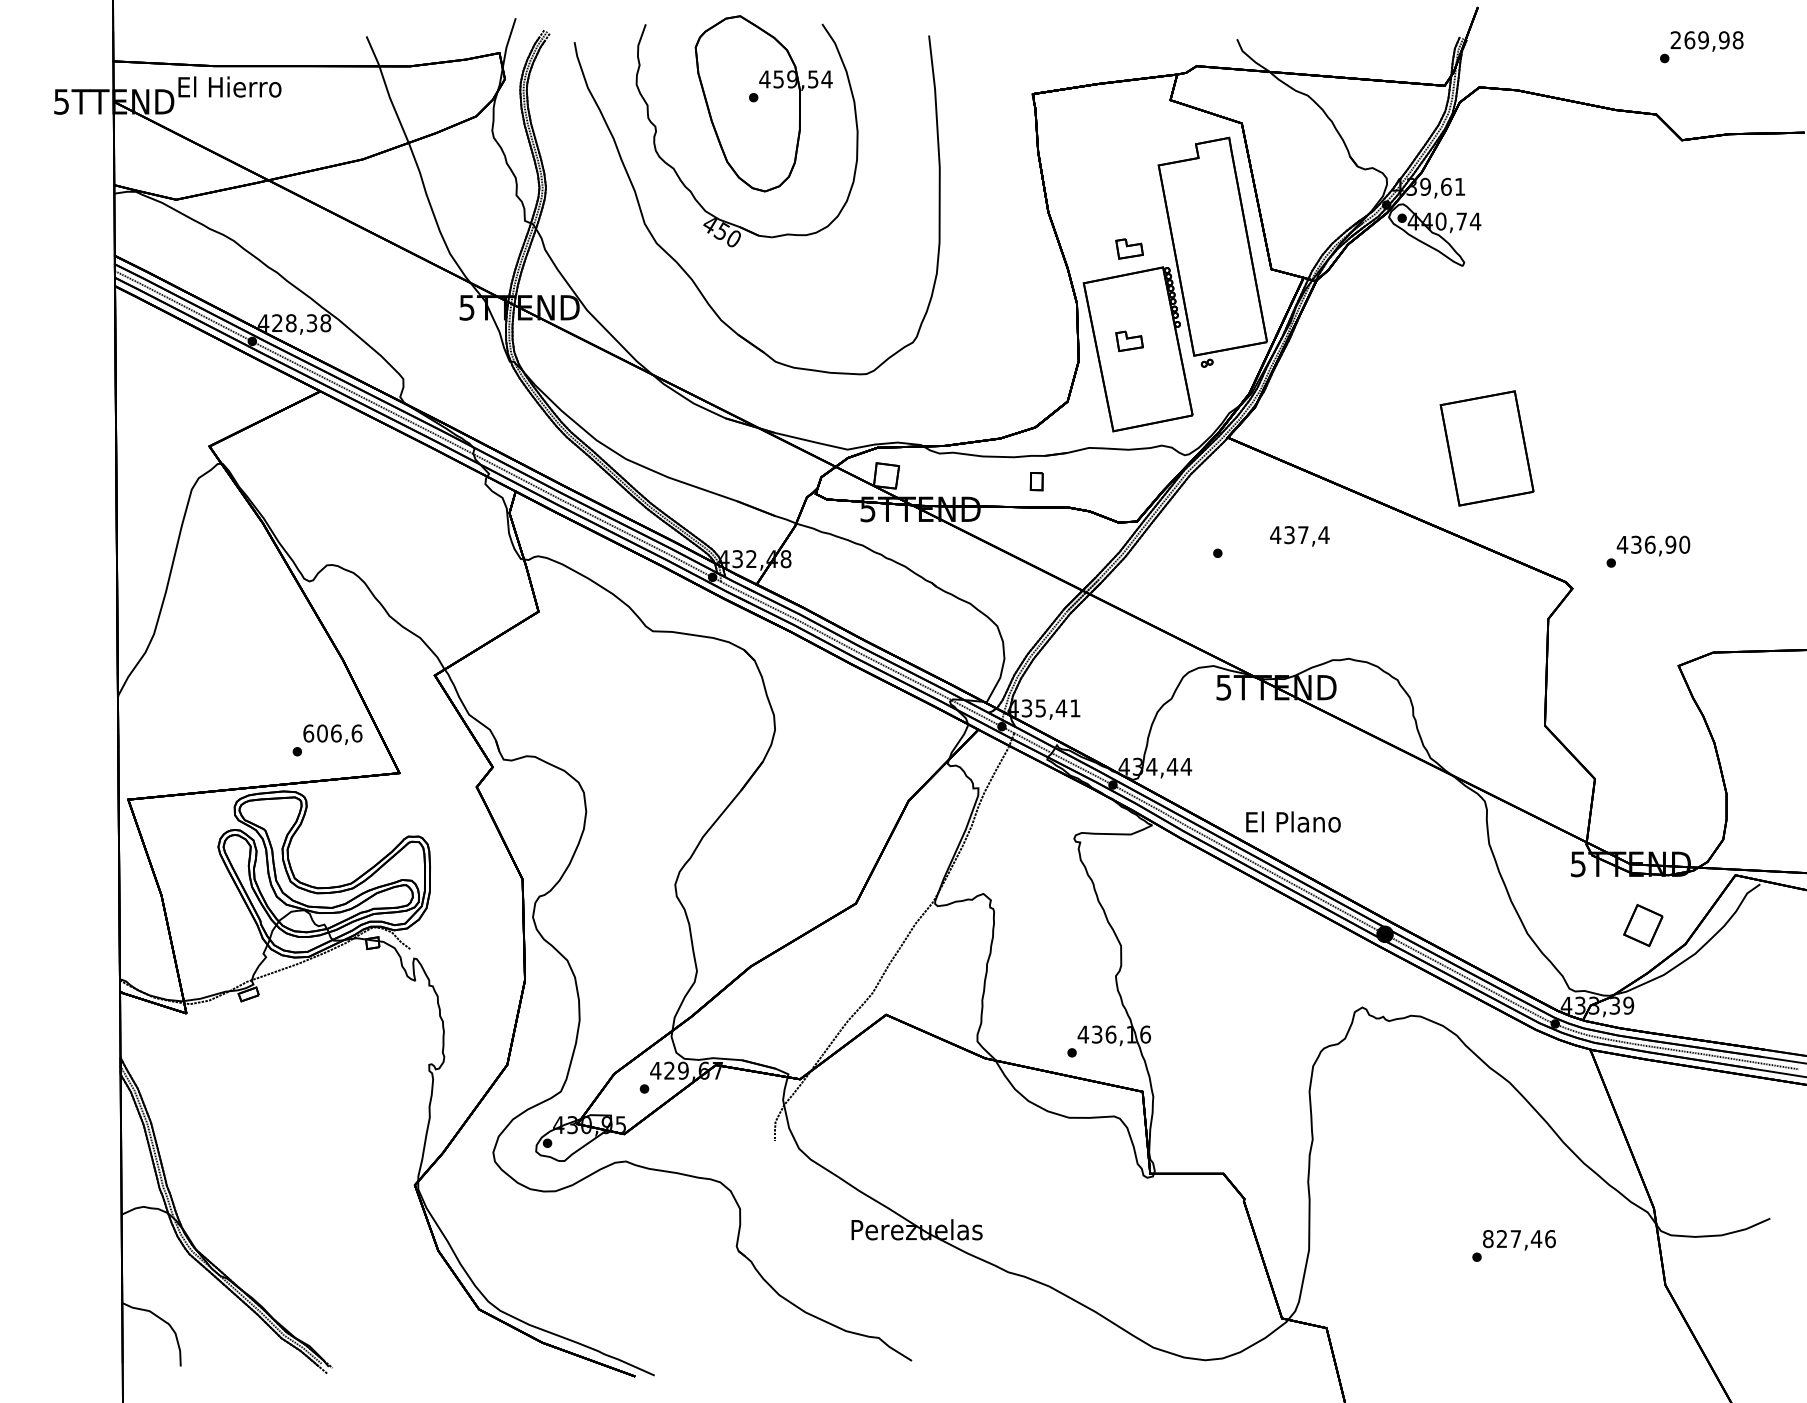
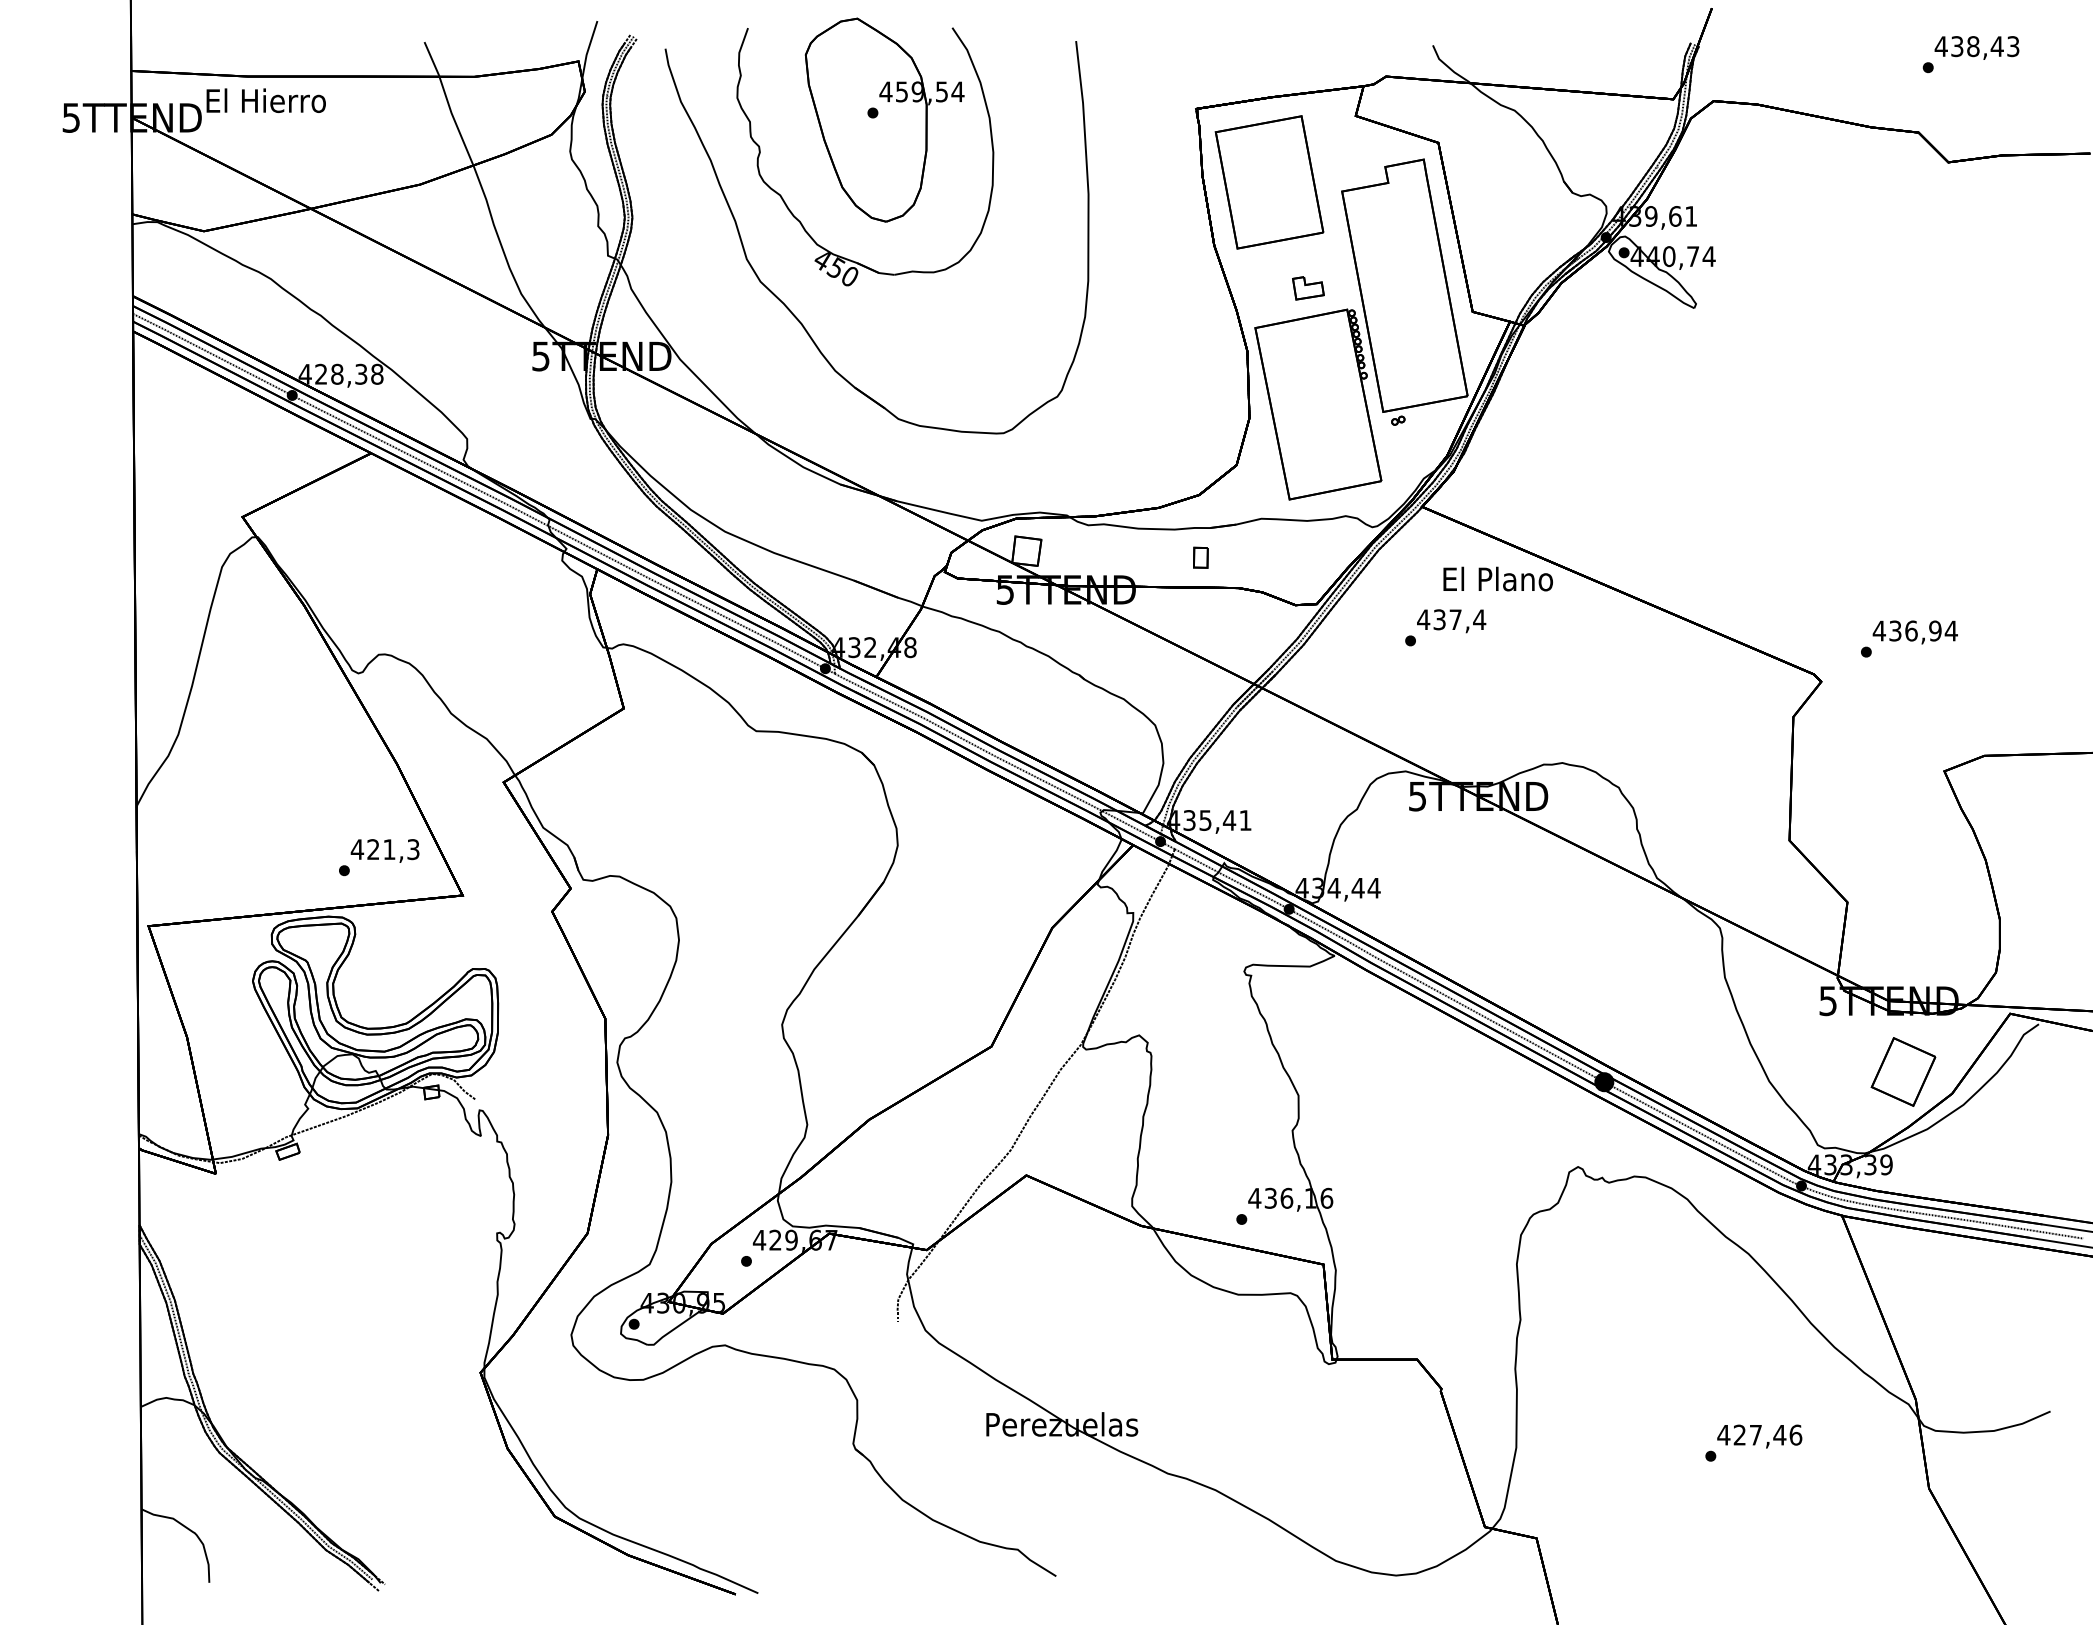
text: (1706, 40) -> (1976, 46), 269,98 -> 438,43
part: (1129, 341) -> (1308, 395), removed
part: (1487, 448) -> (1269, 182), moved
text: (1299, 536) -> (1451, 621), moved
text: (1683, 544) -> (1950, 630), 436,90 -> 436,94
text: (331, 733) -> (384, 849), 606,6 -> 421,3
text: (1292, 821) -> (1497, 578), moved
part: (1643, 925) -> (1903, 1071), size x1.43
text: (1487, 1238) -> (1723, 1434), 827,46 -> 427,46

